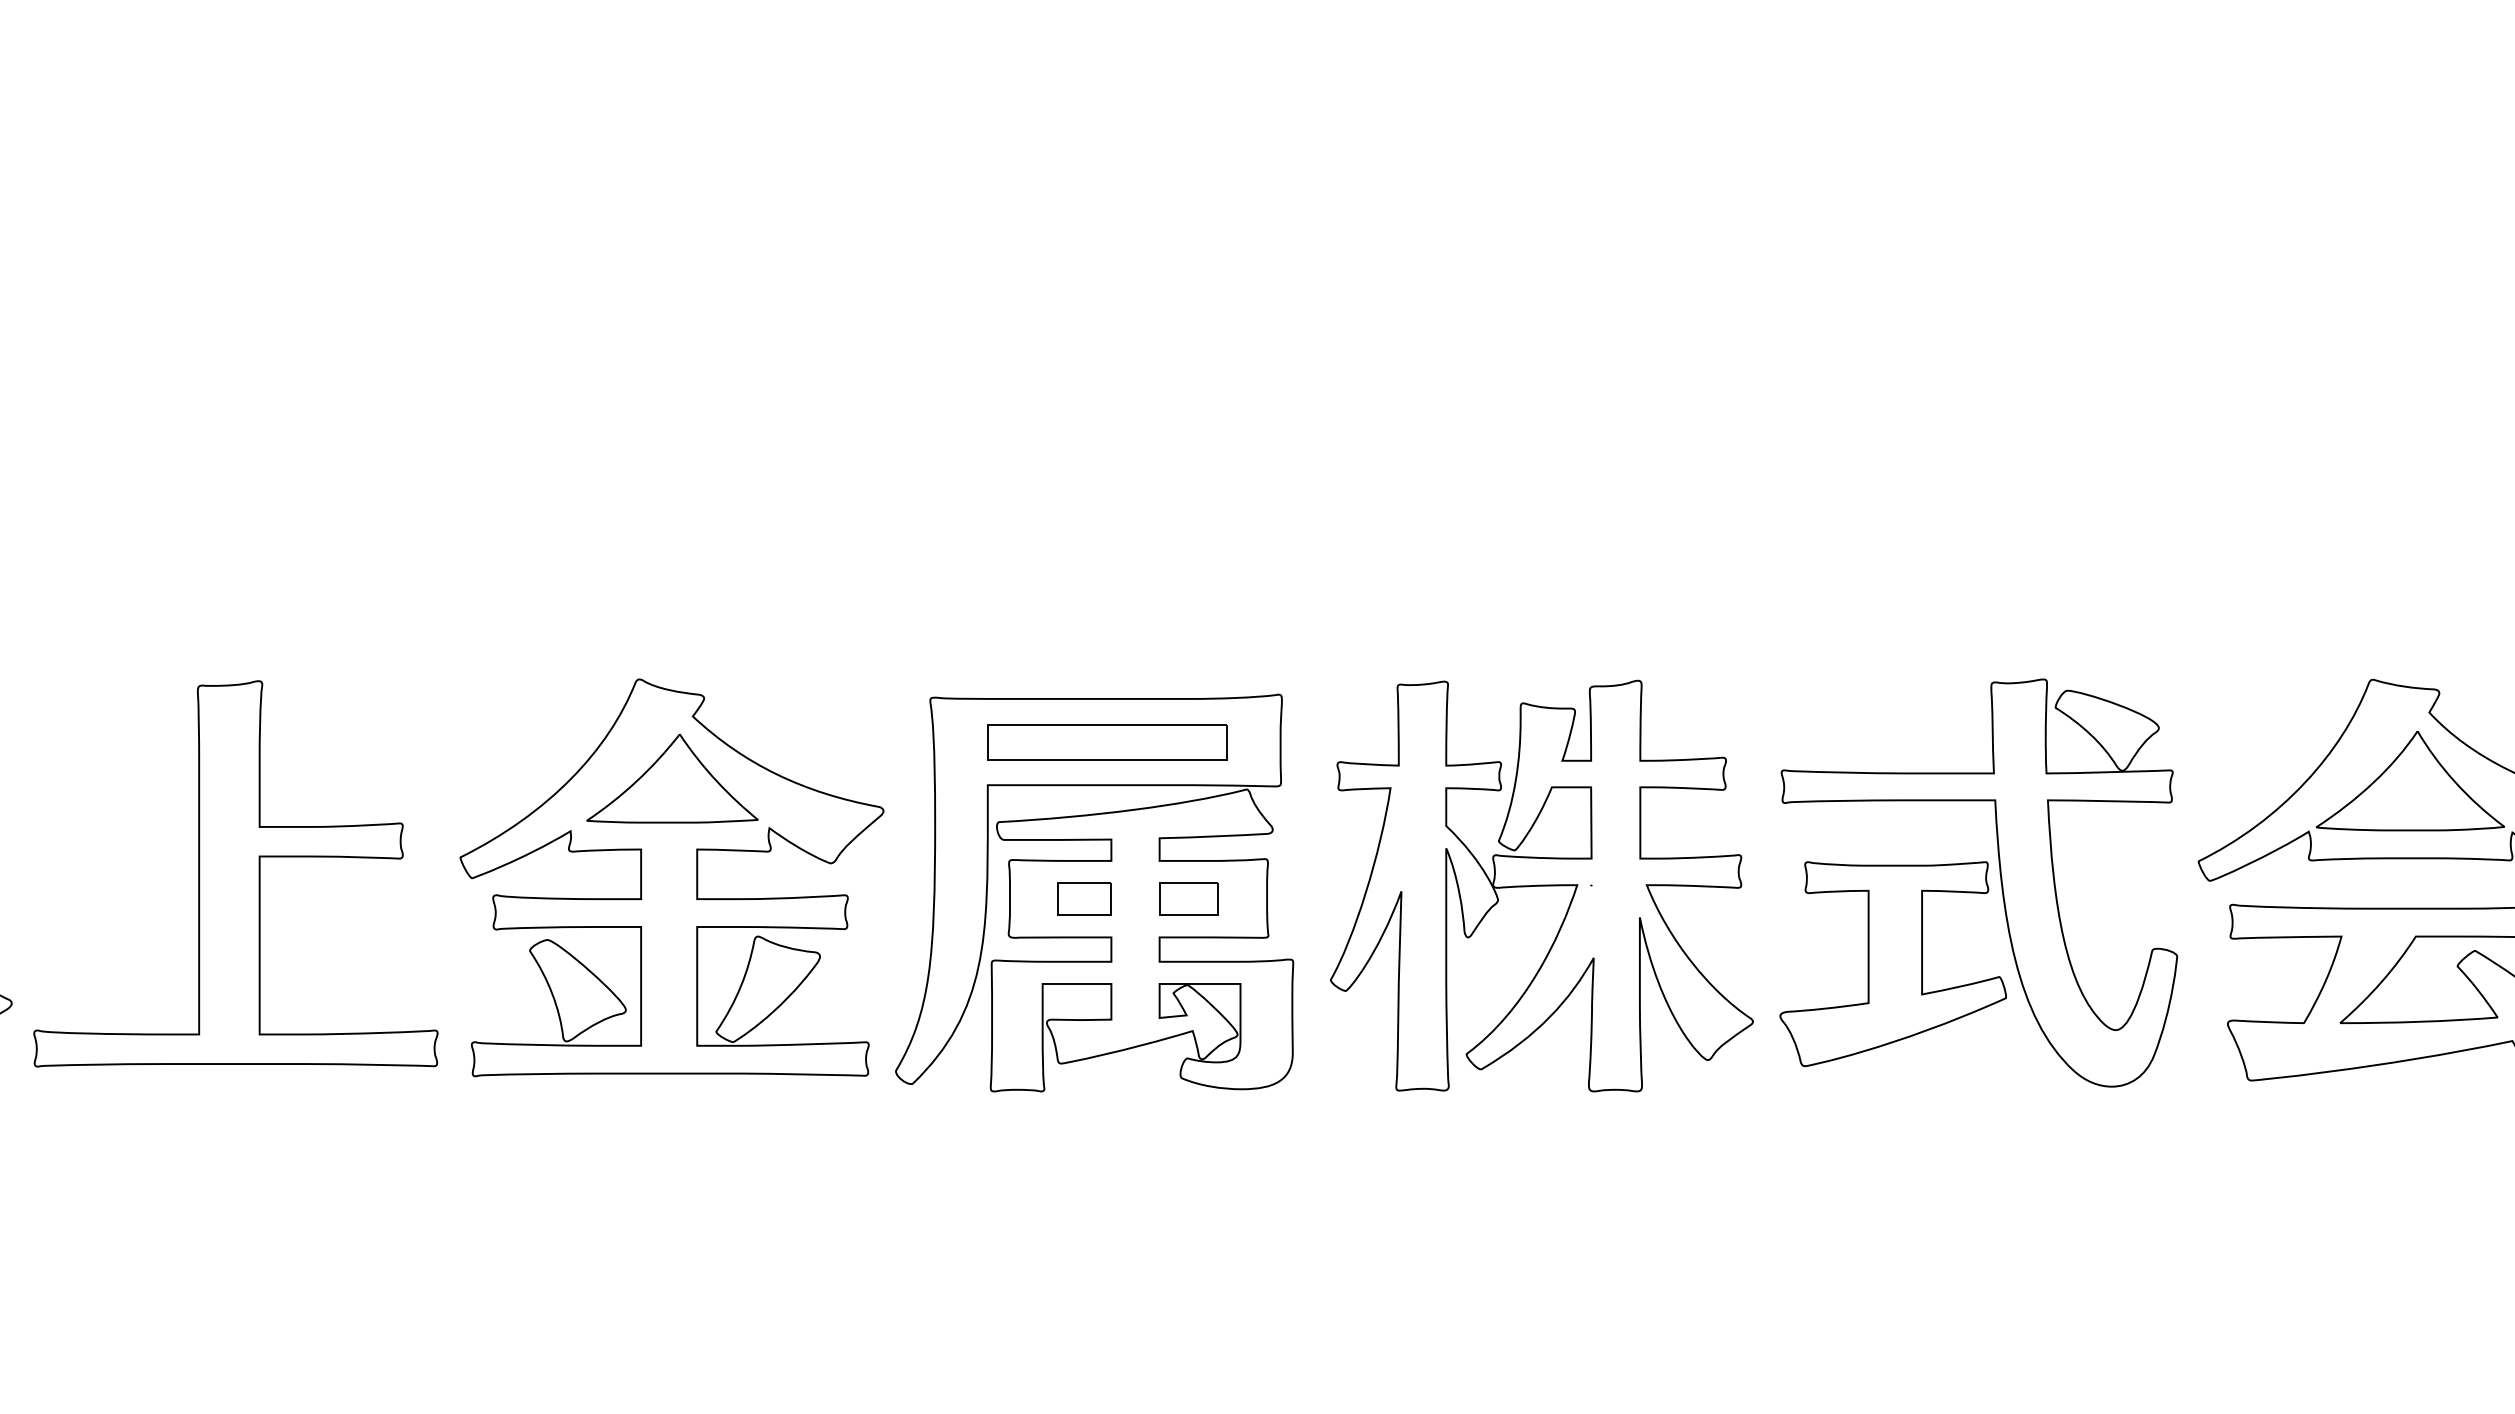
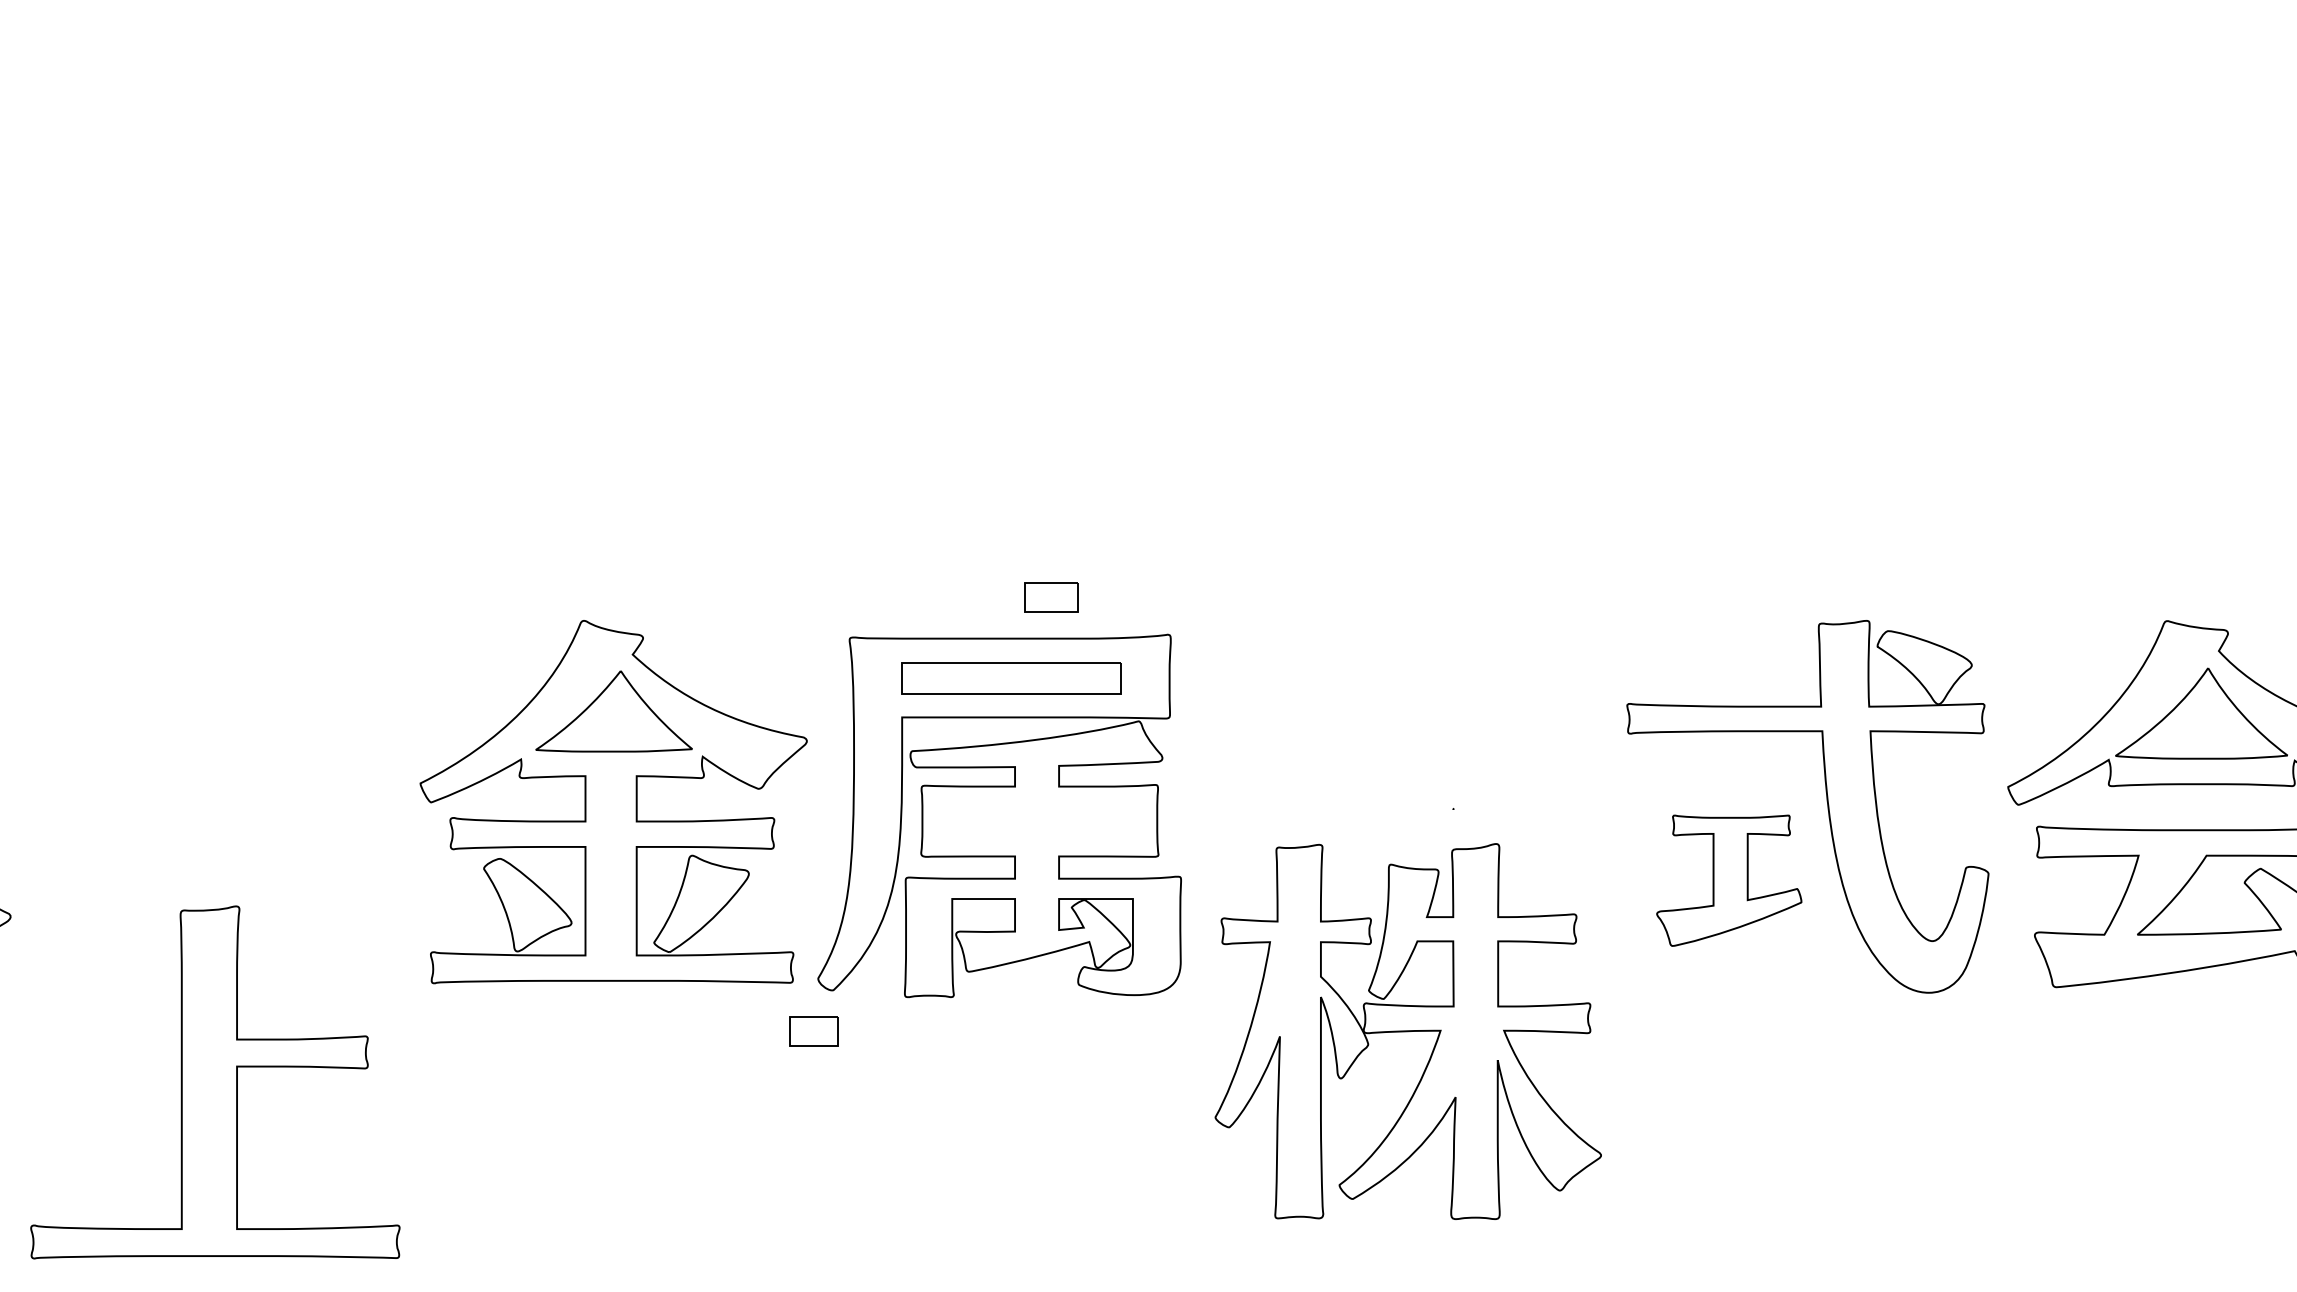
part: (236, 873) -> (215, 1082), moved
part: (1541, 885) -> (1407, 1031), moved
part: (1084, 899) -> (813, 1031), moved
part: (1188, 899) -> (1051, 597), moved
part: (1893, 963) -> (1729, 880), size x0.7

